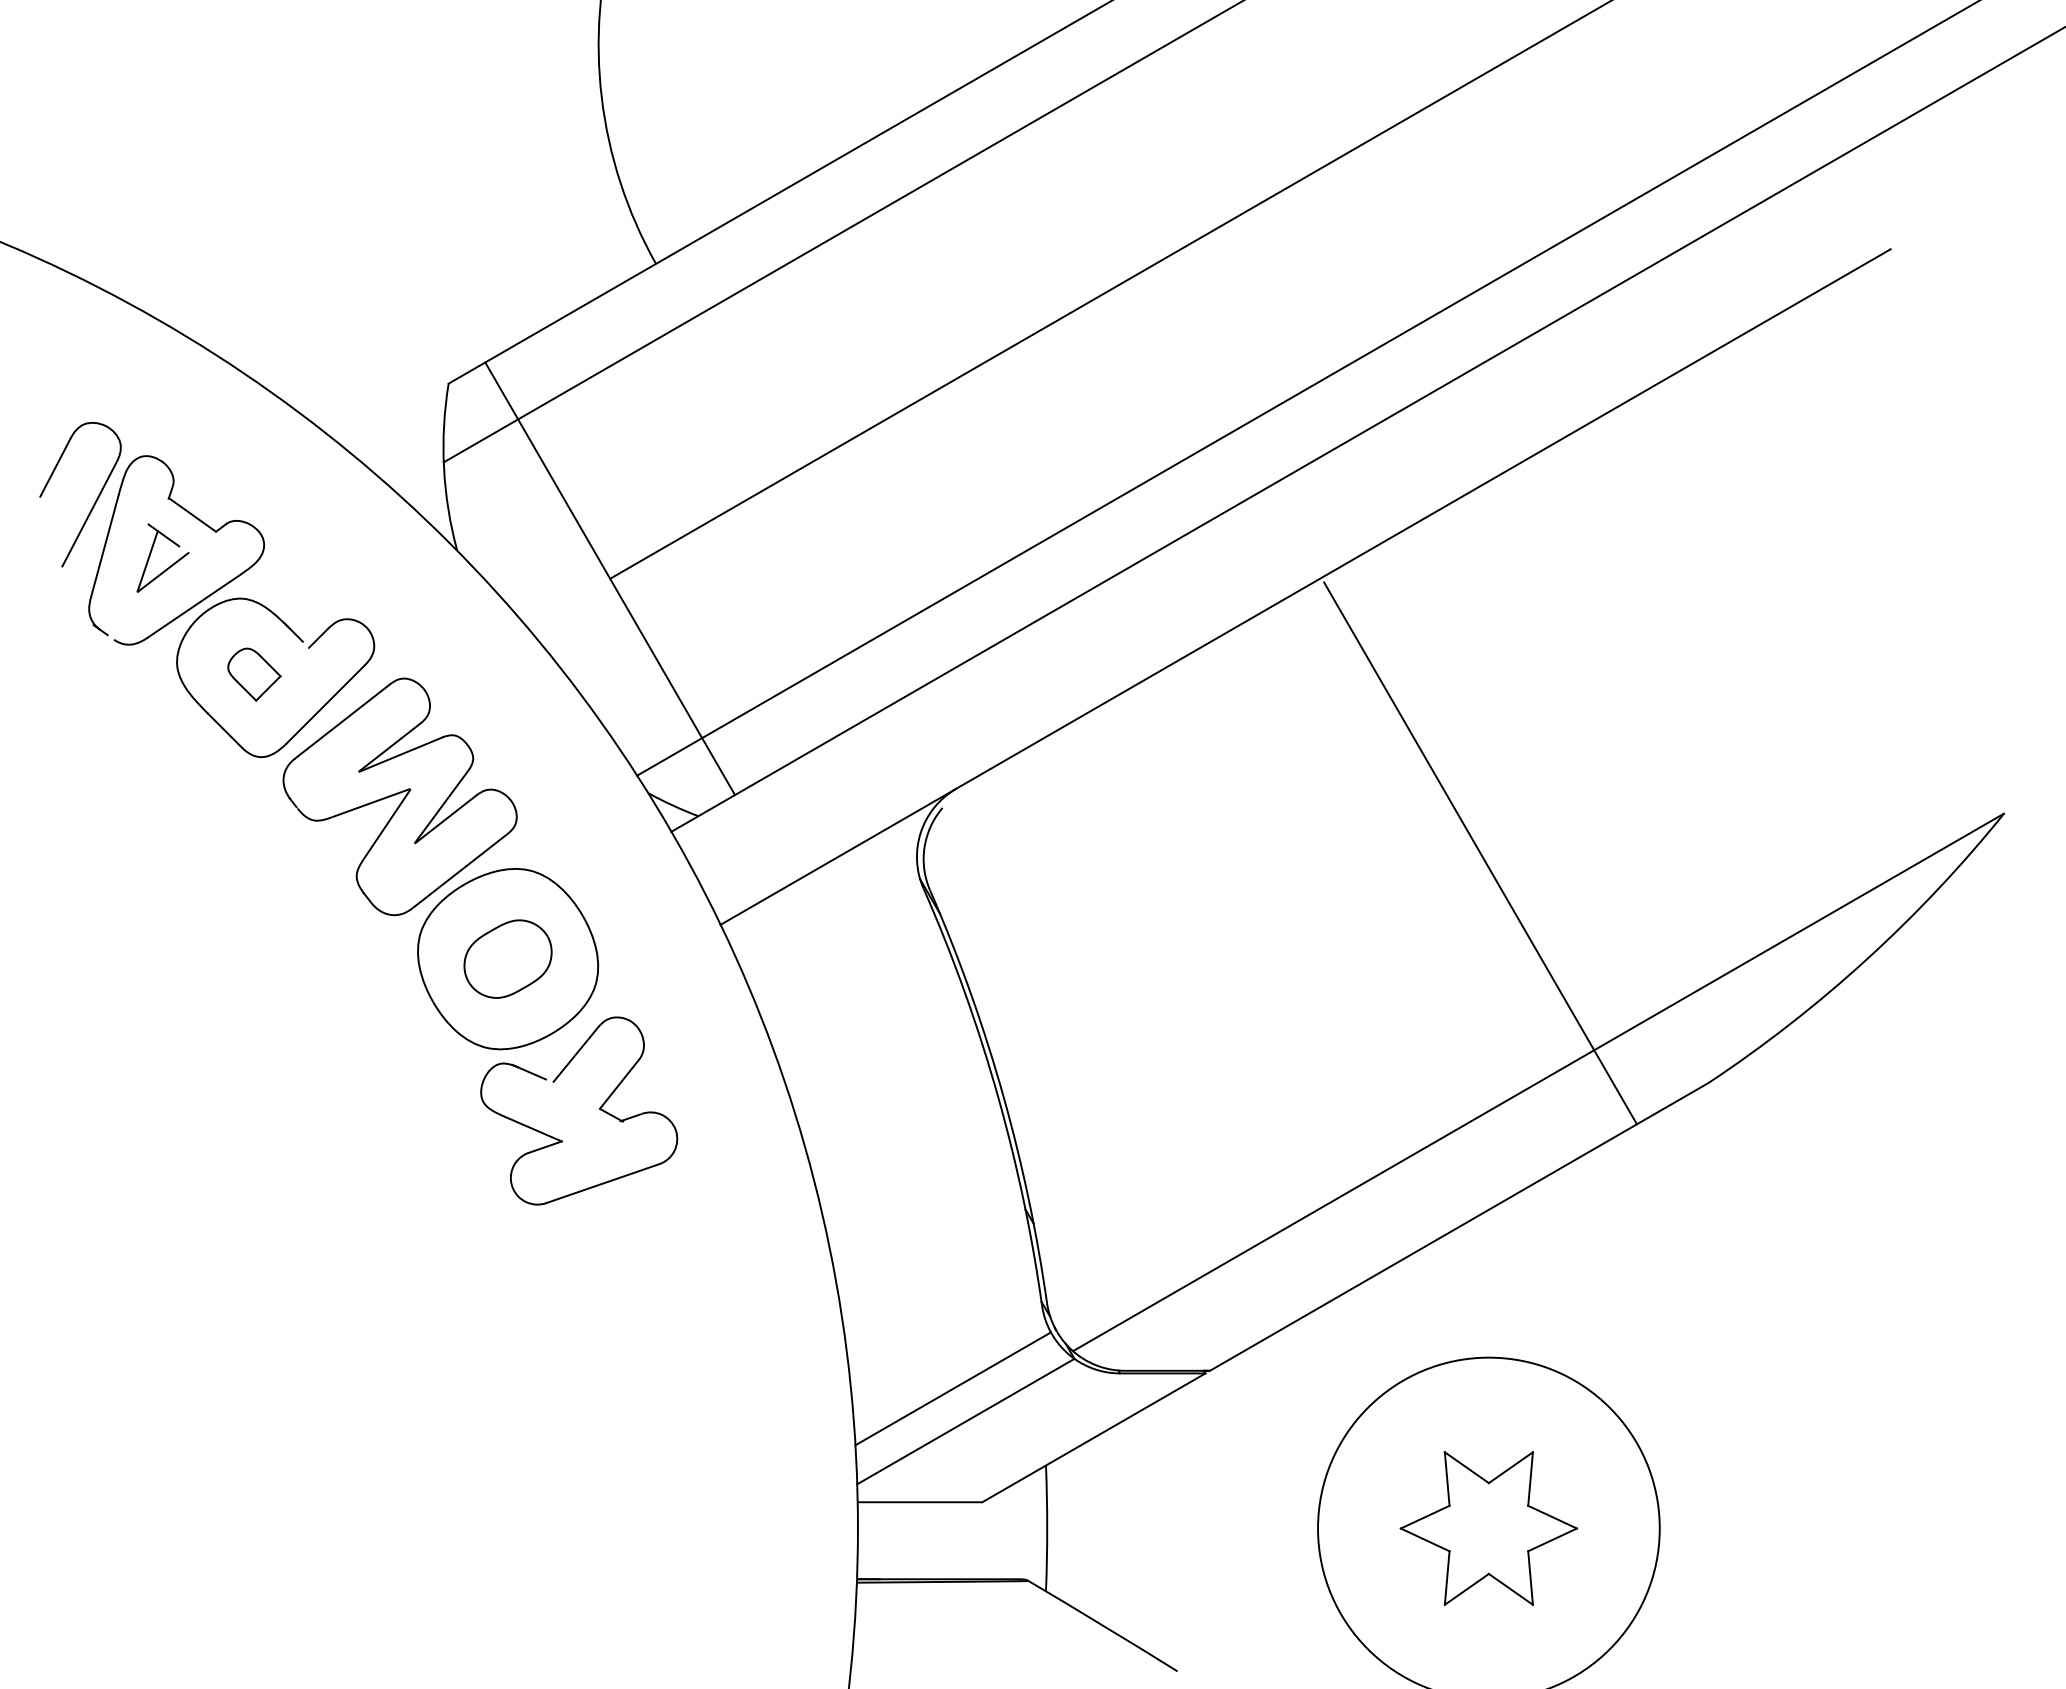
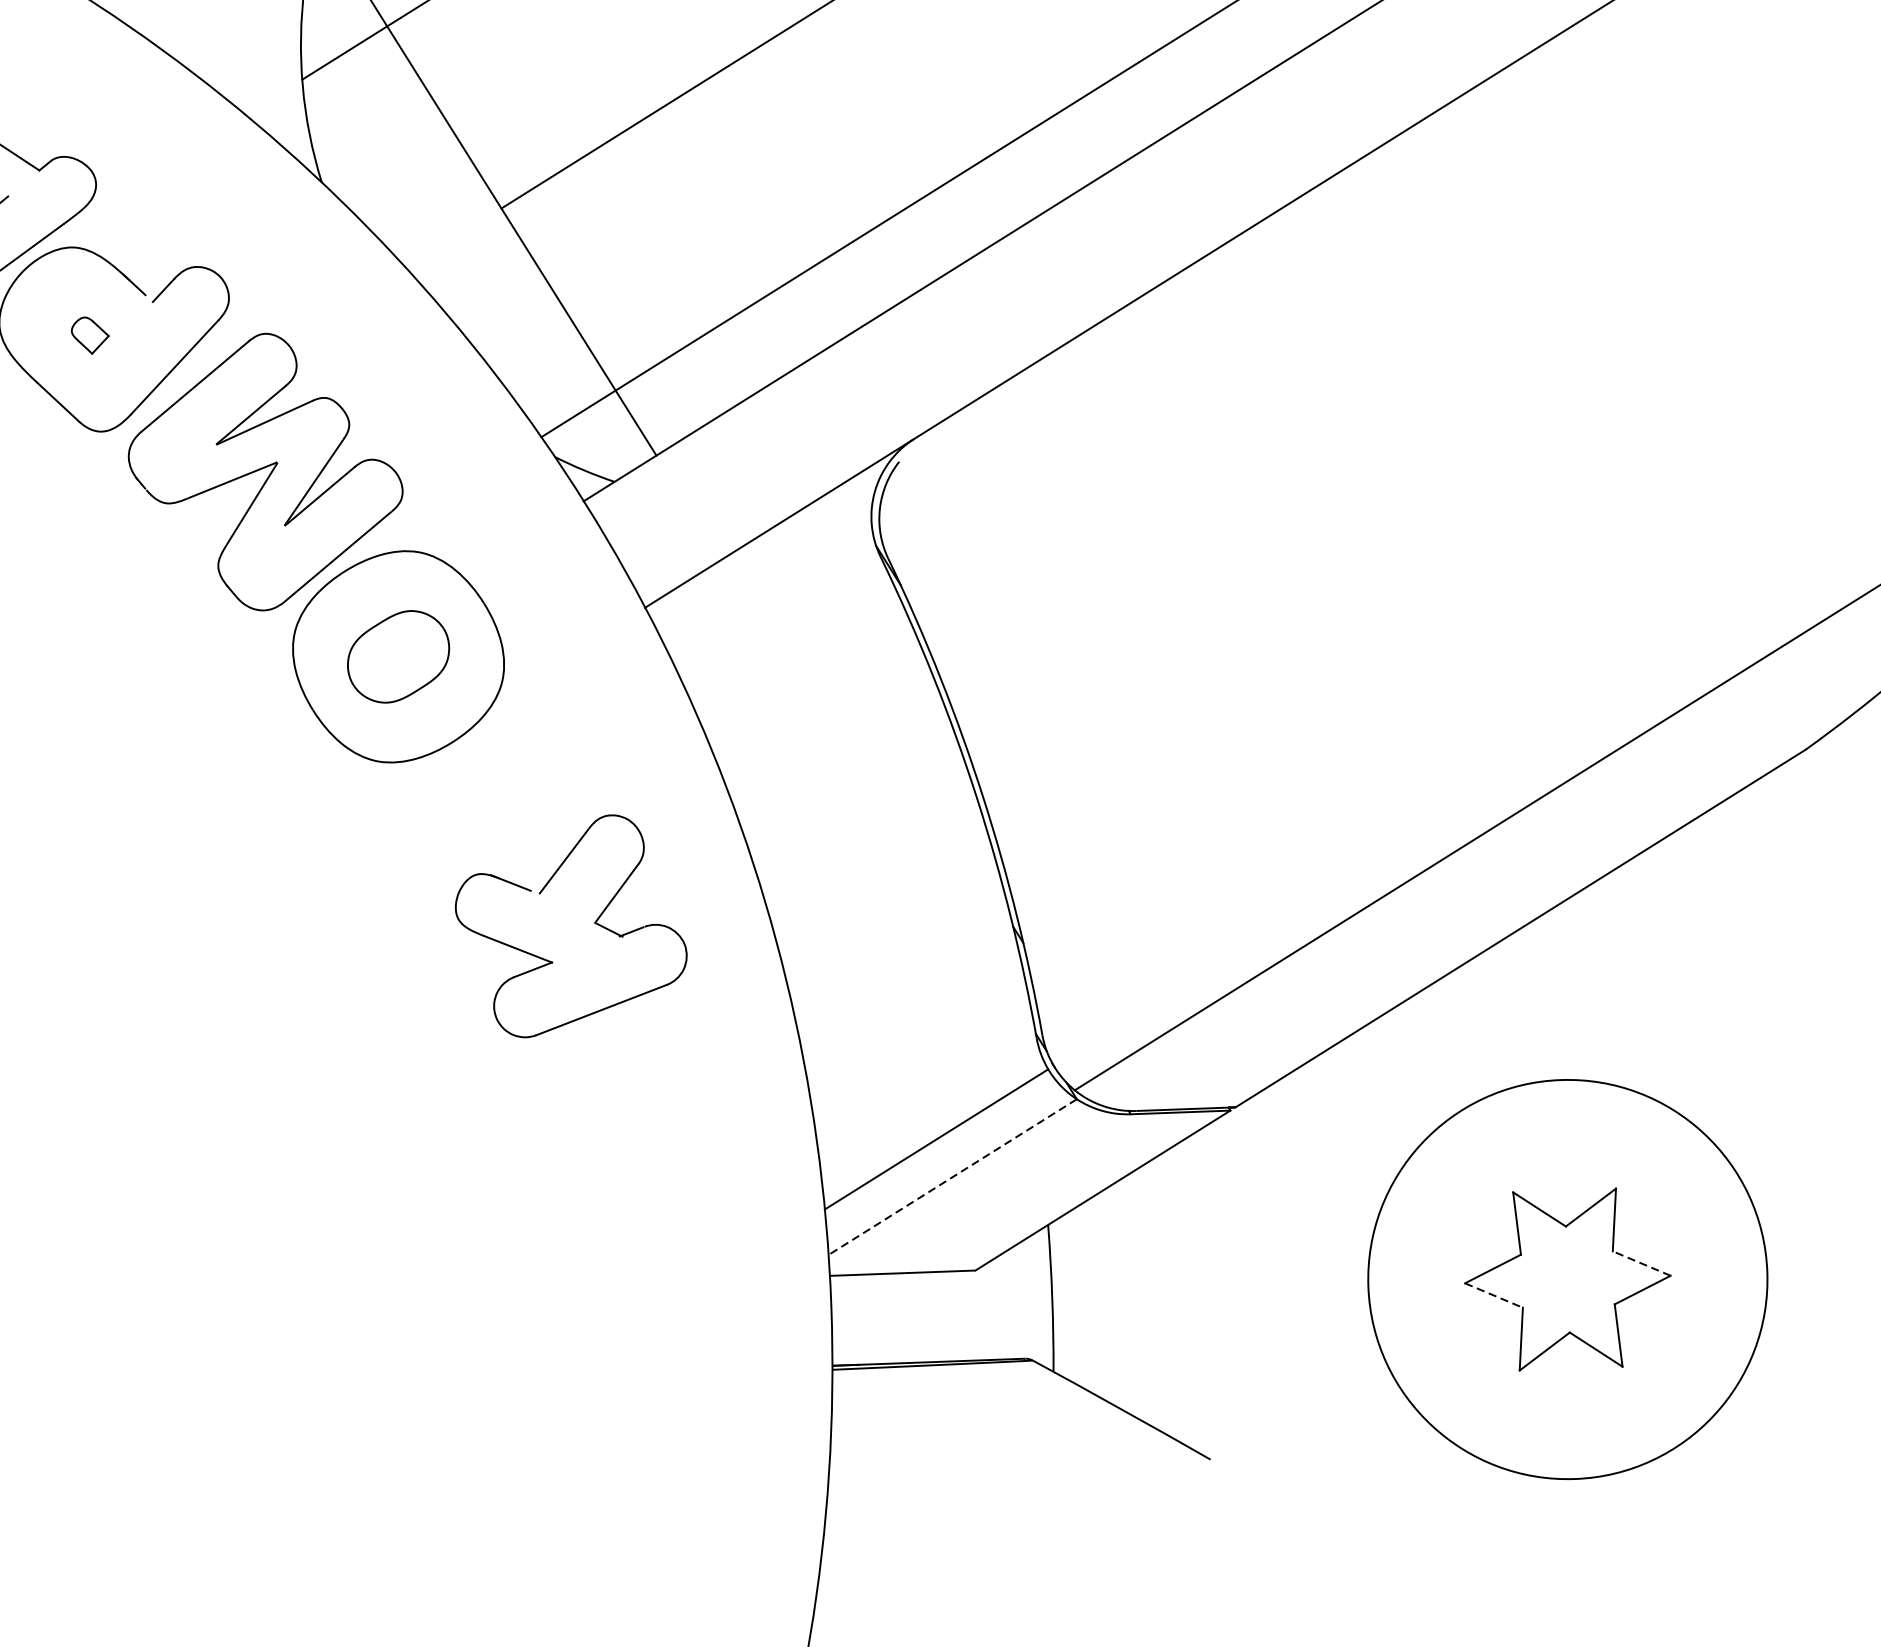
part: (254, 674) -> (90, 335), size x0.6
line: (1480, 853) -> (1529, 491), removed
part: (599, 1109) -> (594, 923), moved
line: (965, 1421) -> (952, 1177), solid -> dashed
line: (1552, 1517) -> (1641, 1263), solid -> dashed
line: (1425, 1539) -> (1494, 1295), solid -> dashed

